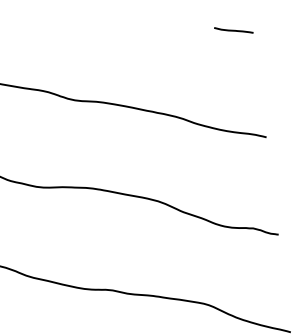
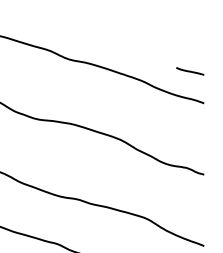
line: (234, 30) -> (190, 71), moved

